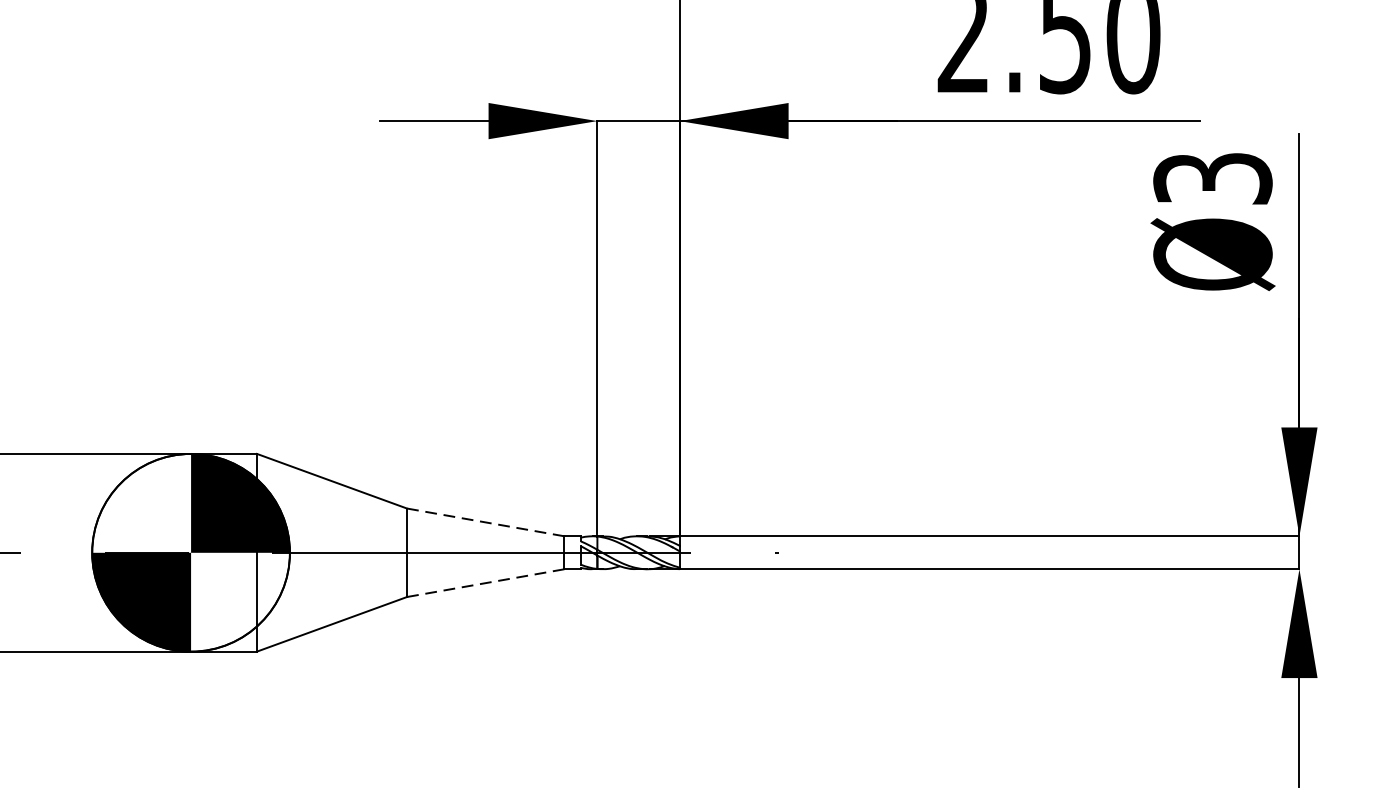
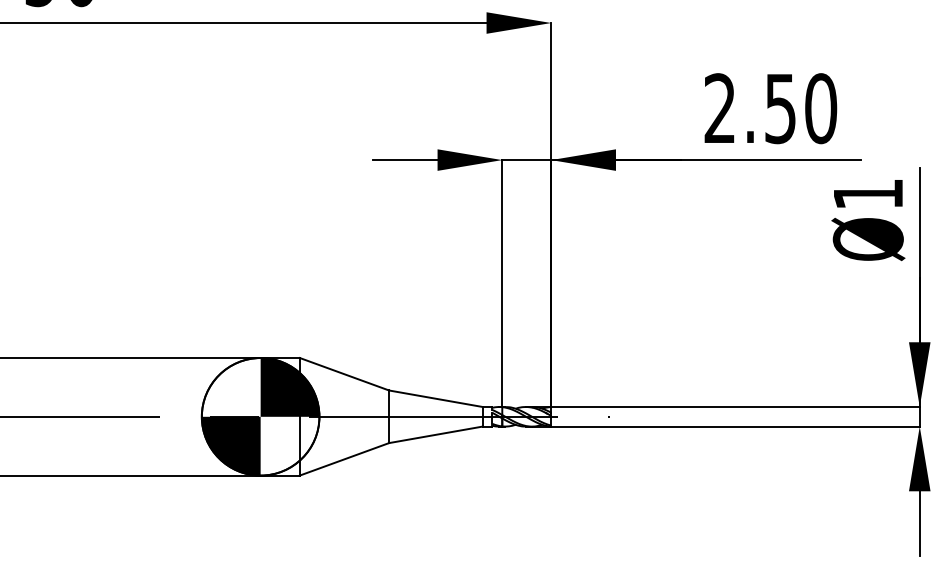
text: (1211, 178) -> (867, 194), Ø3 -> Ø1
line: (485, 522) -> (435, 398), dashed -> solid
line: (485, 582) -> (435, 434), dashed -> solid

